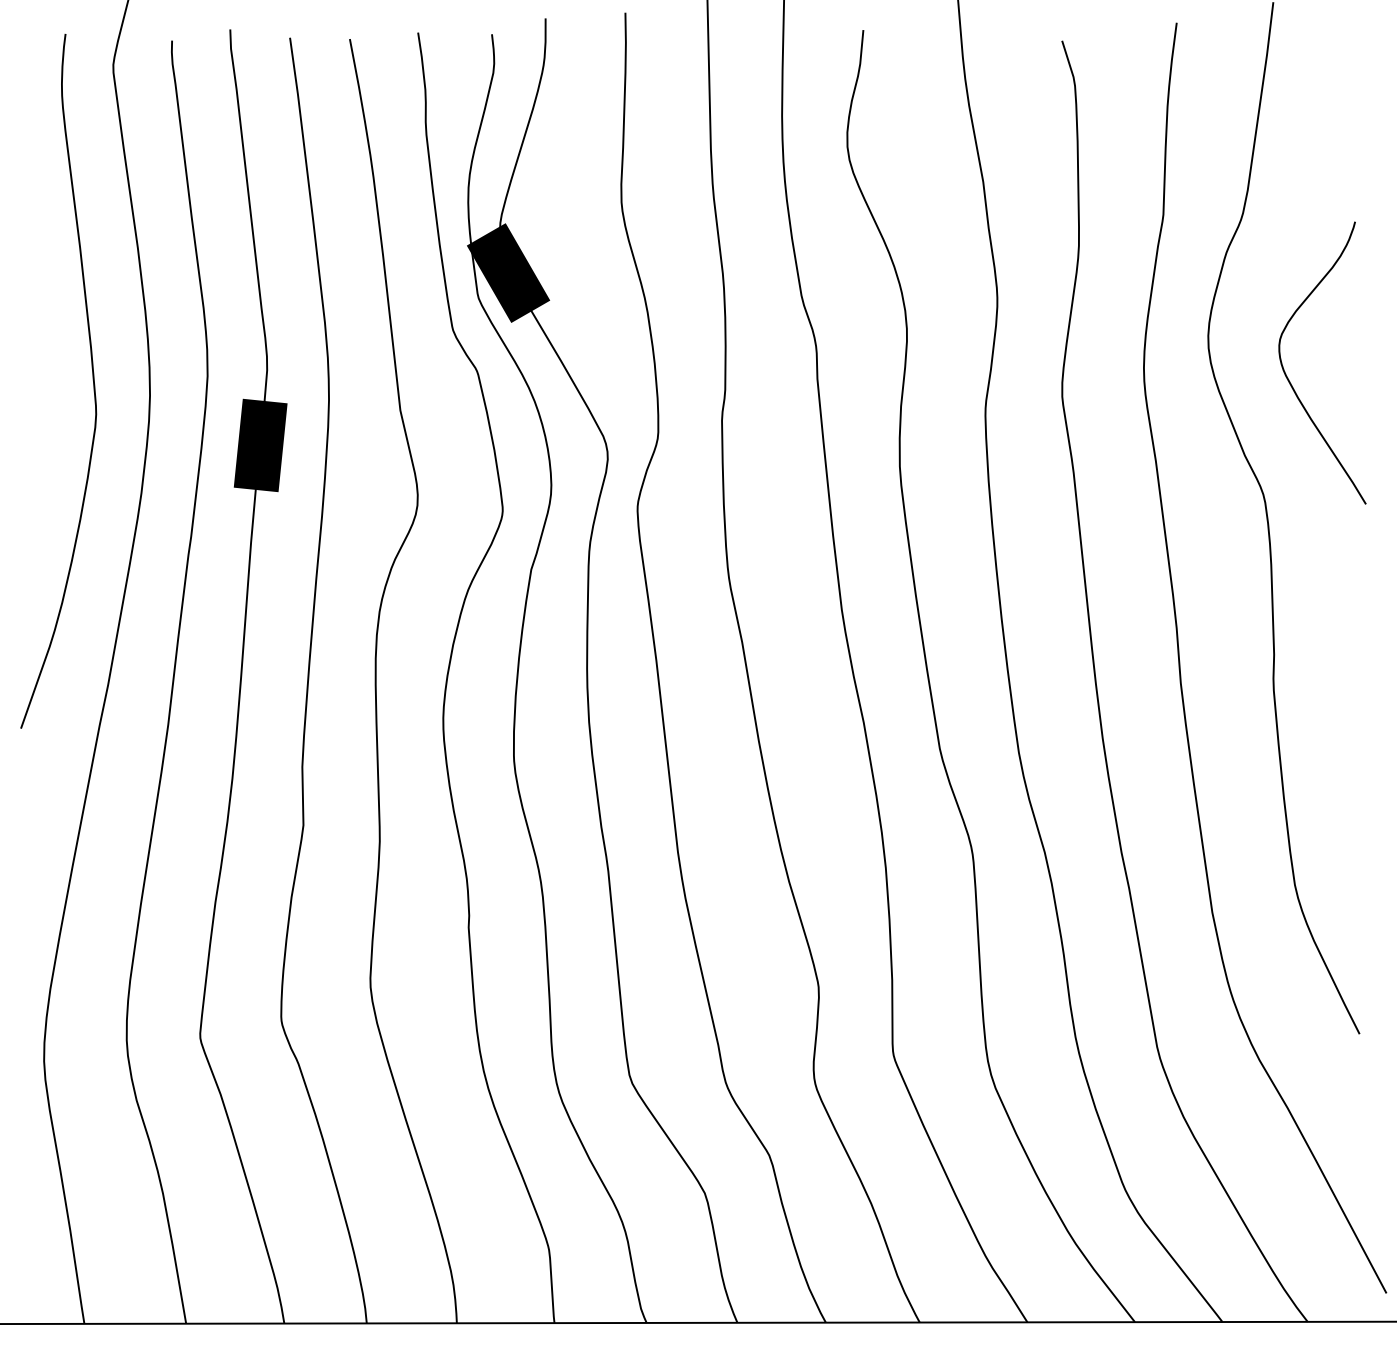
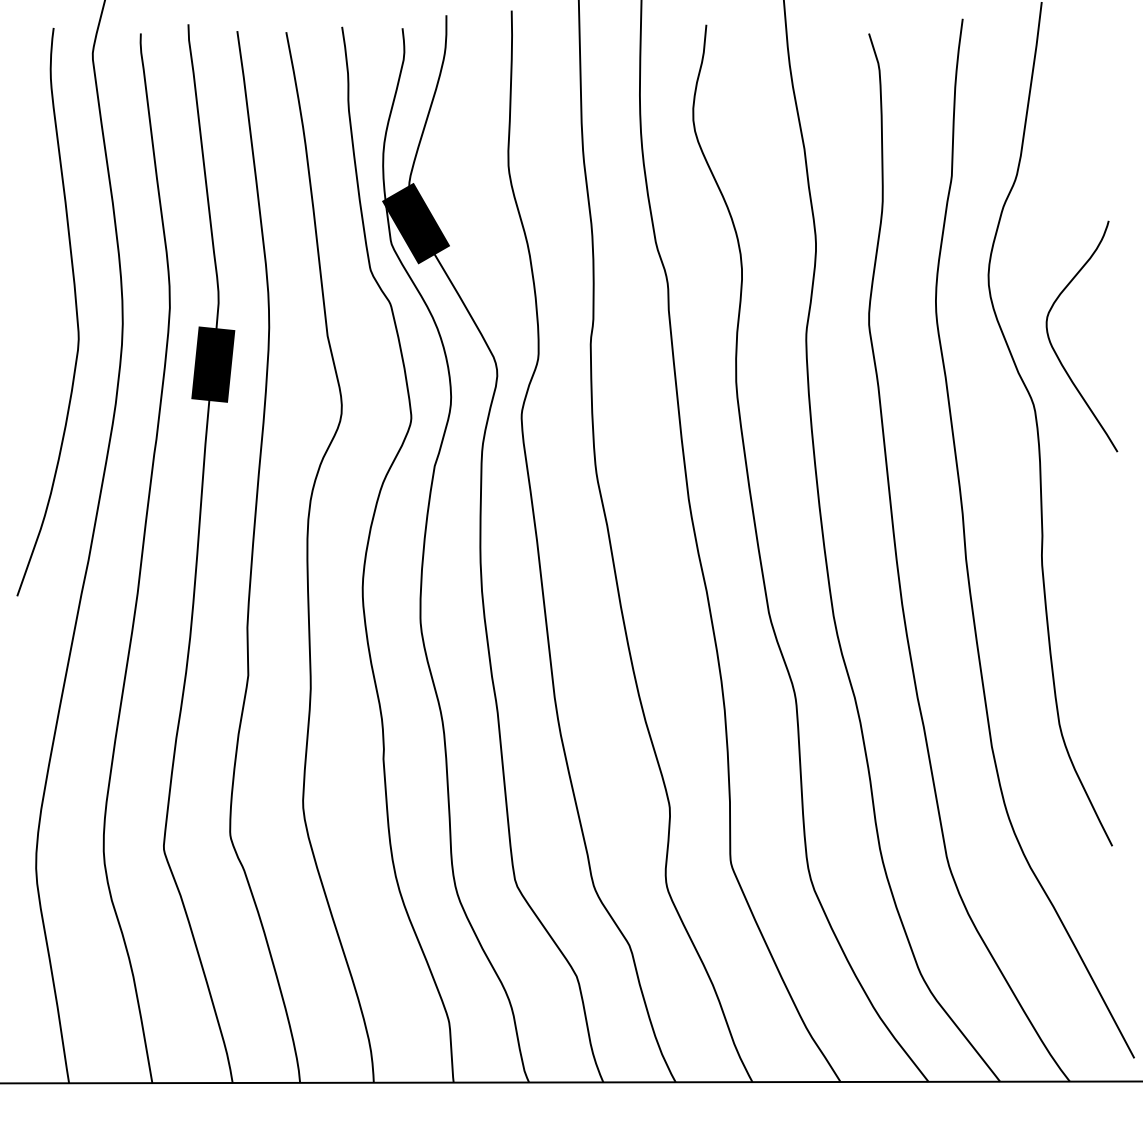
curve: (1289, 379) -> (1054, 349), moved

